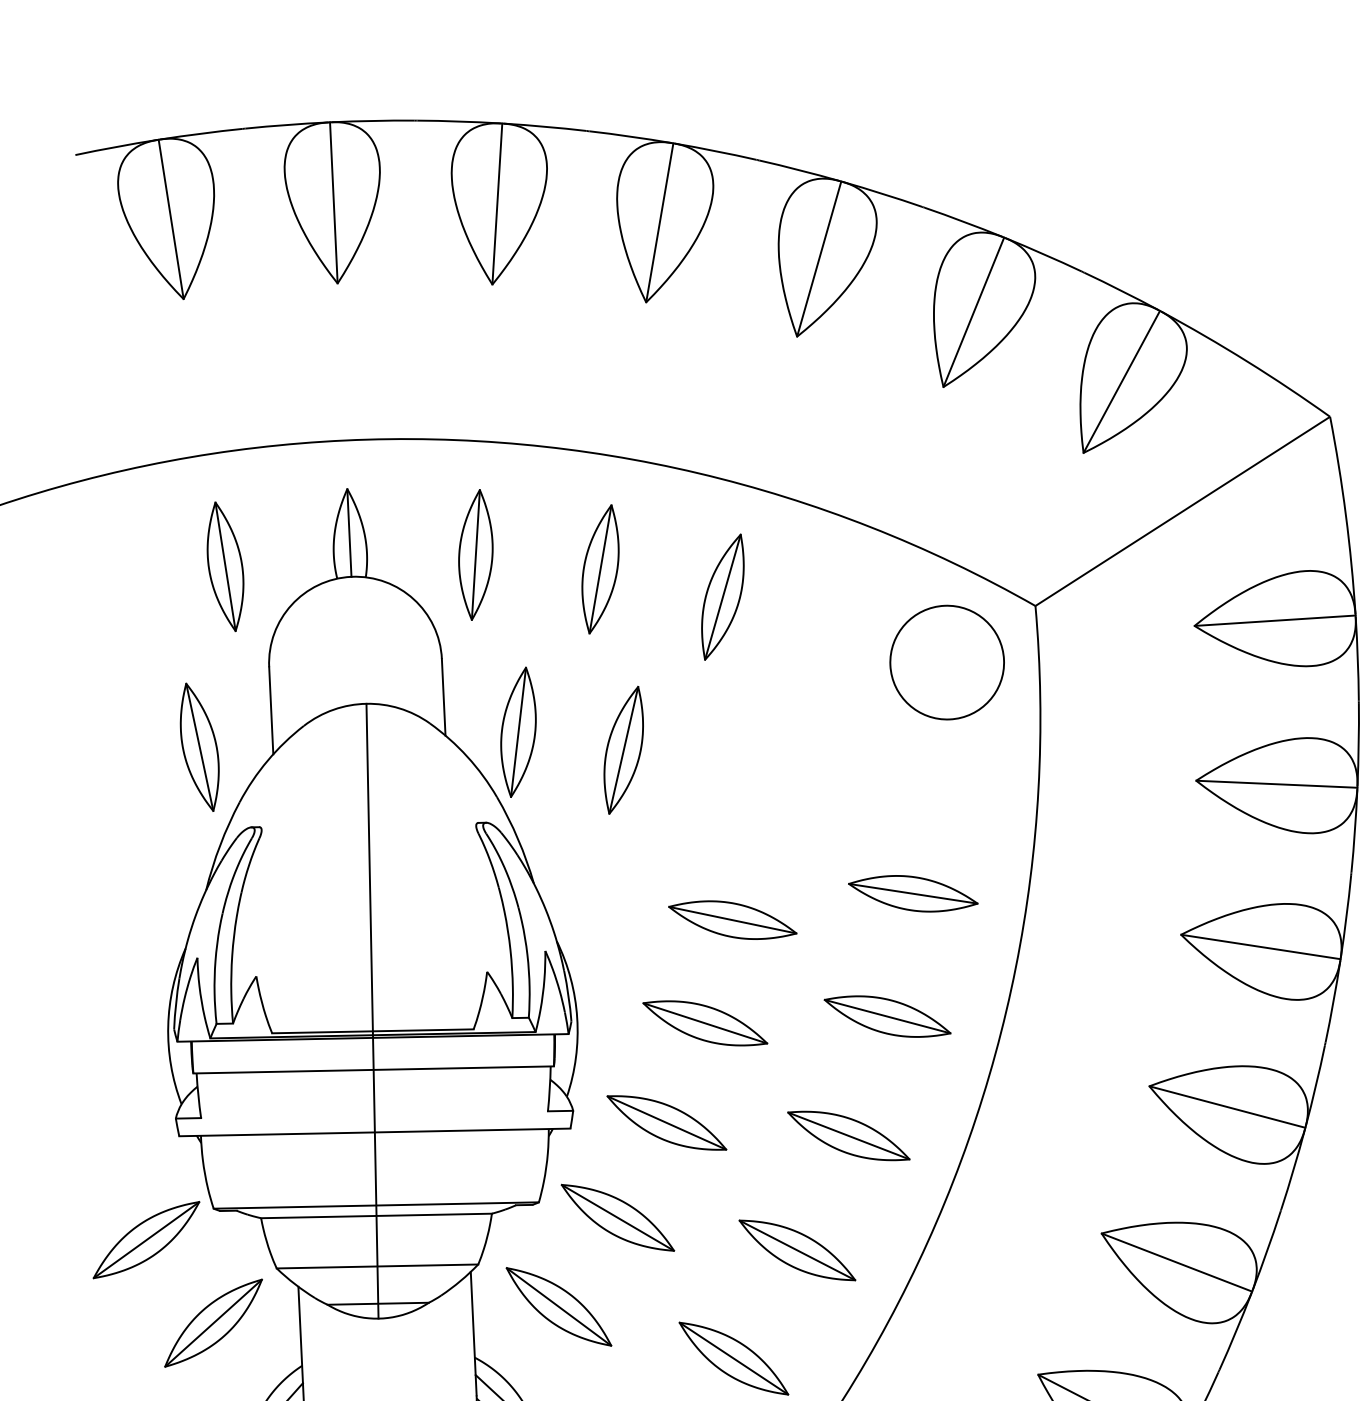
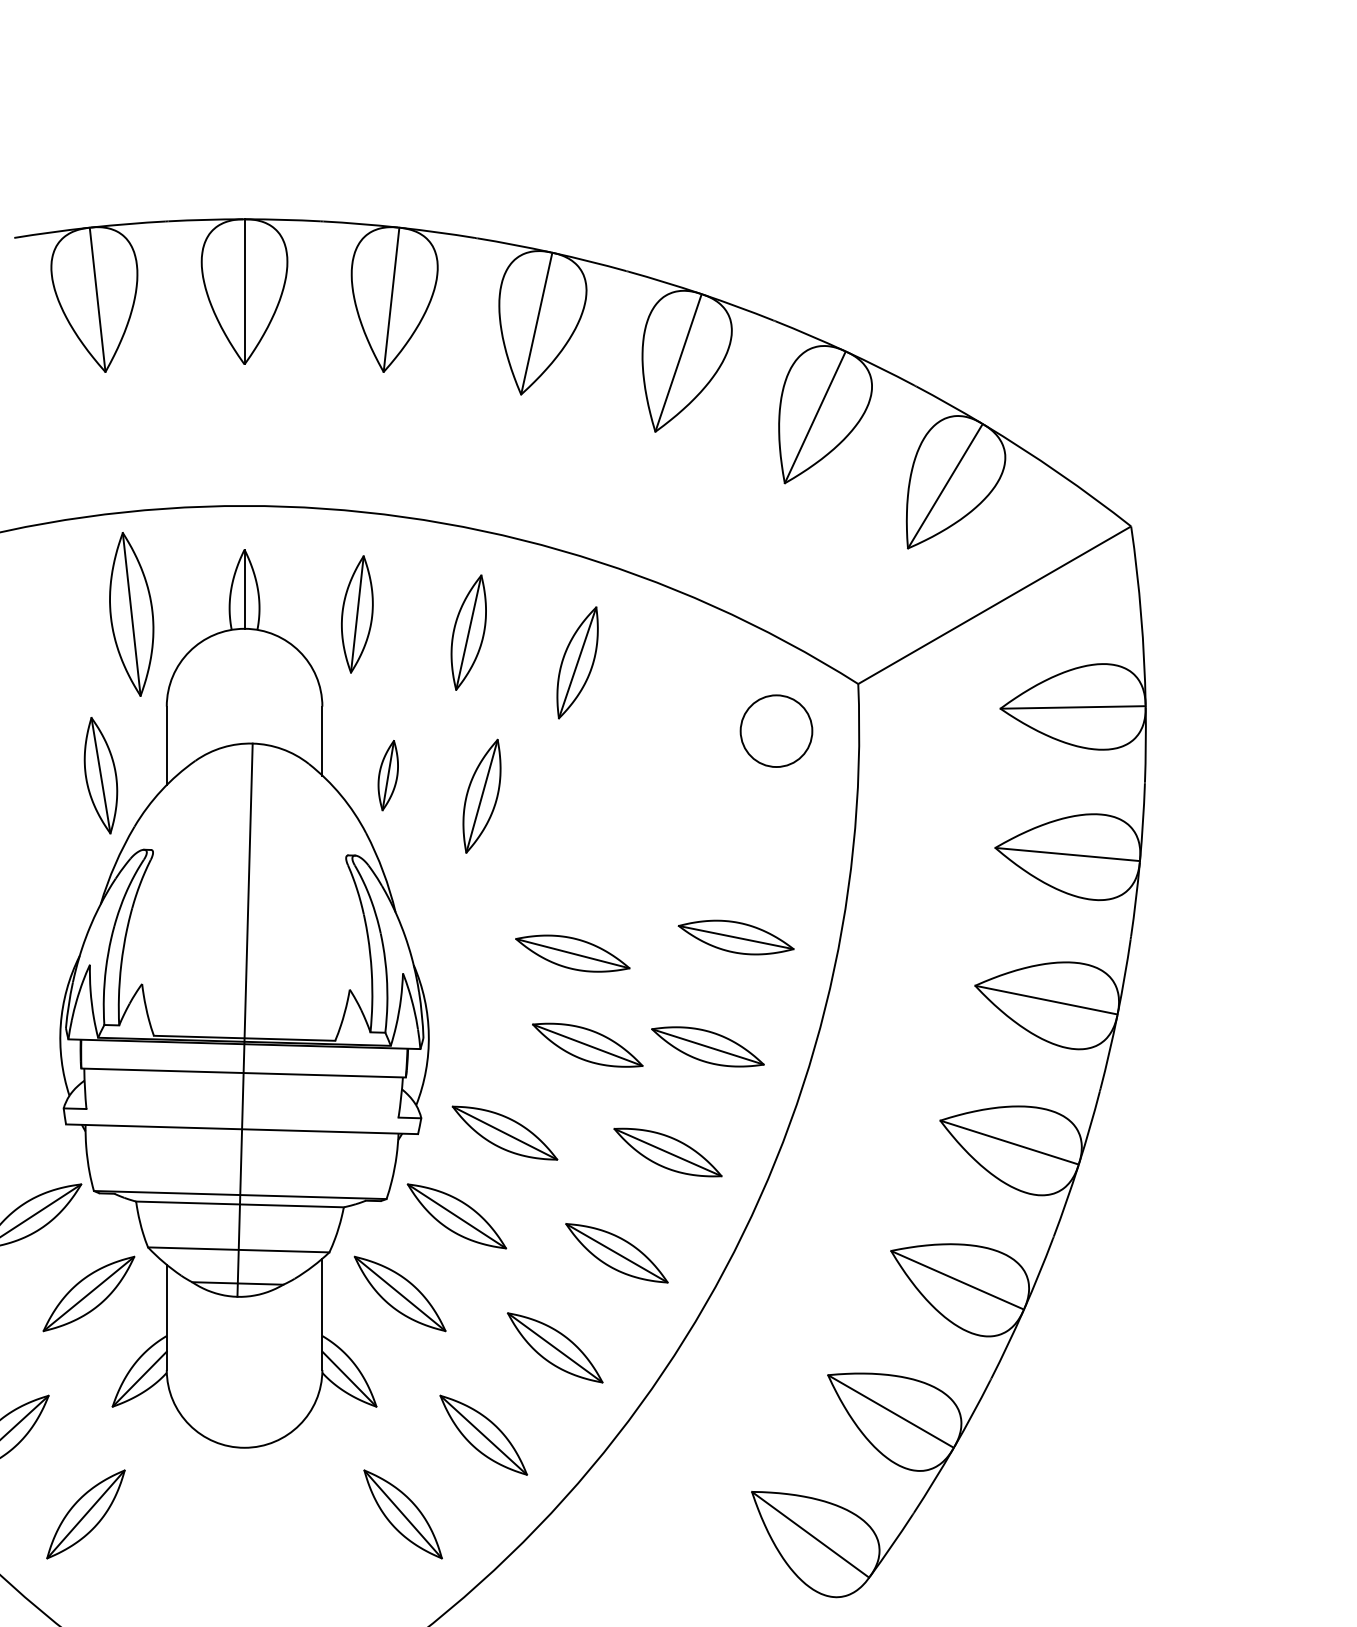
part: (225, 566) -> (131, 614), size x1.4
circle: (947, 662) -> (776, 731), size x0.7
part: (518, 732) -> (388, 775), size x0.6
part: (704, 1022) -> (587, 1044), moved

